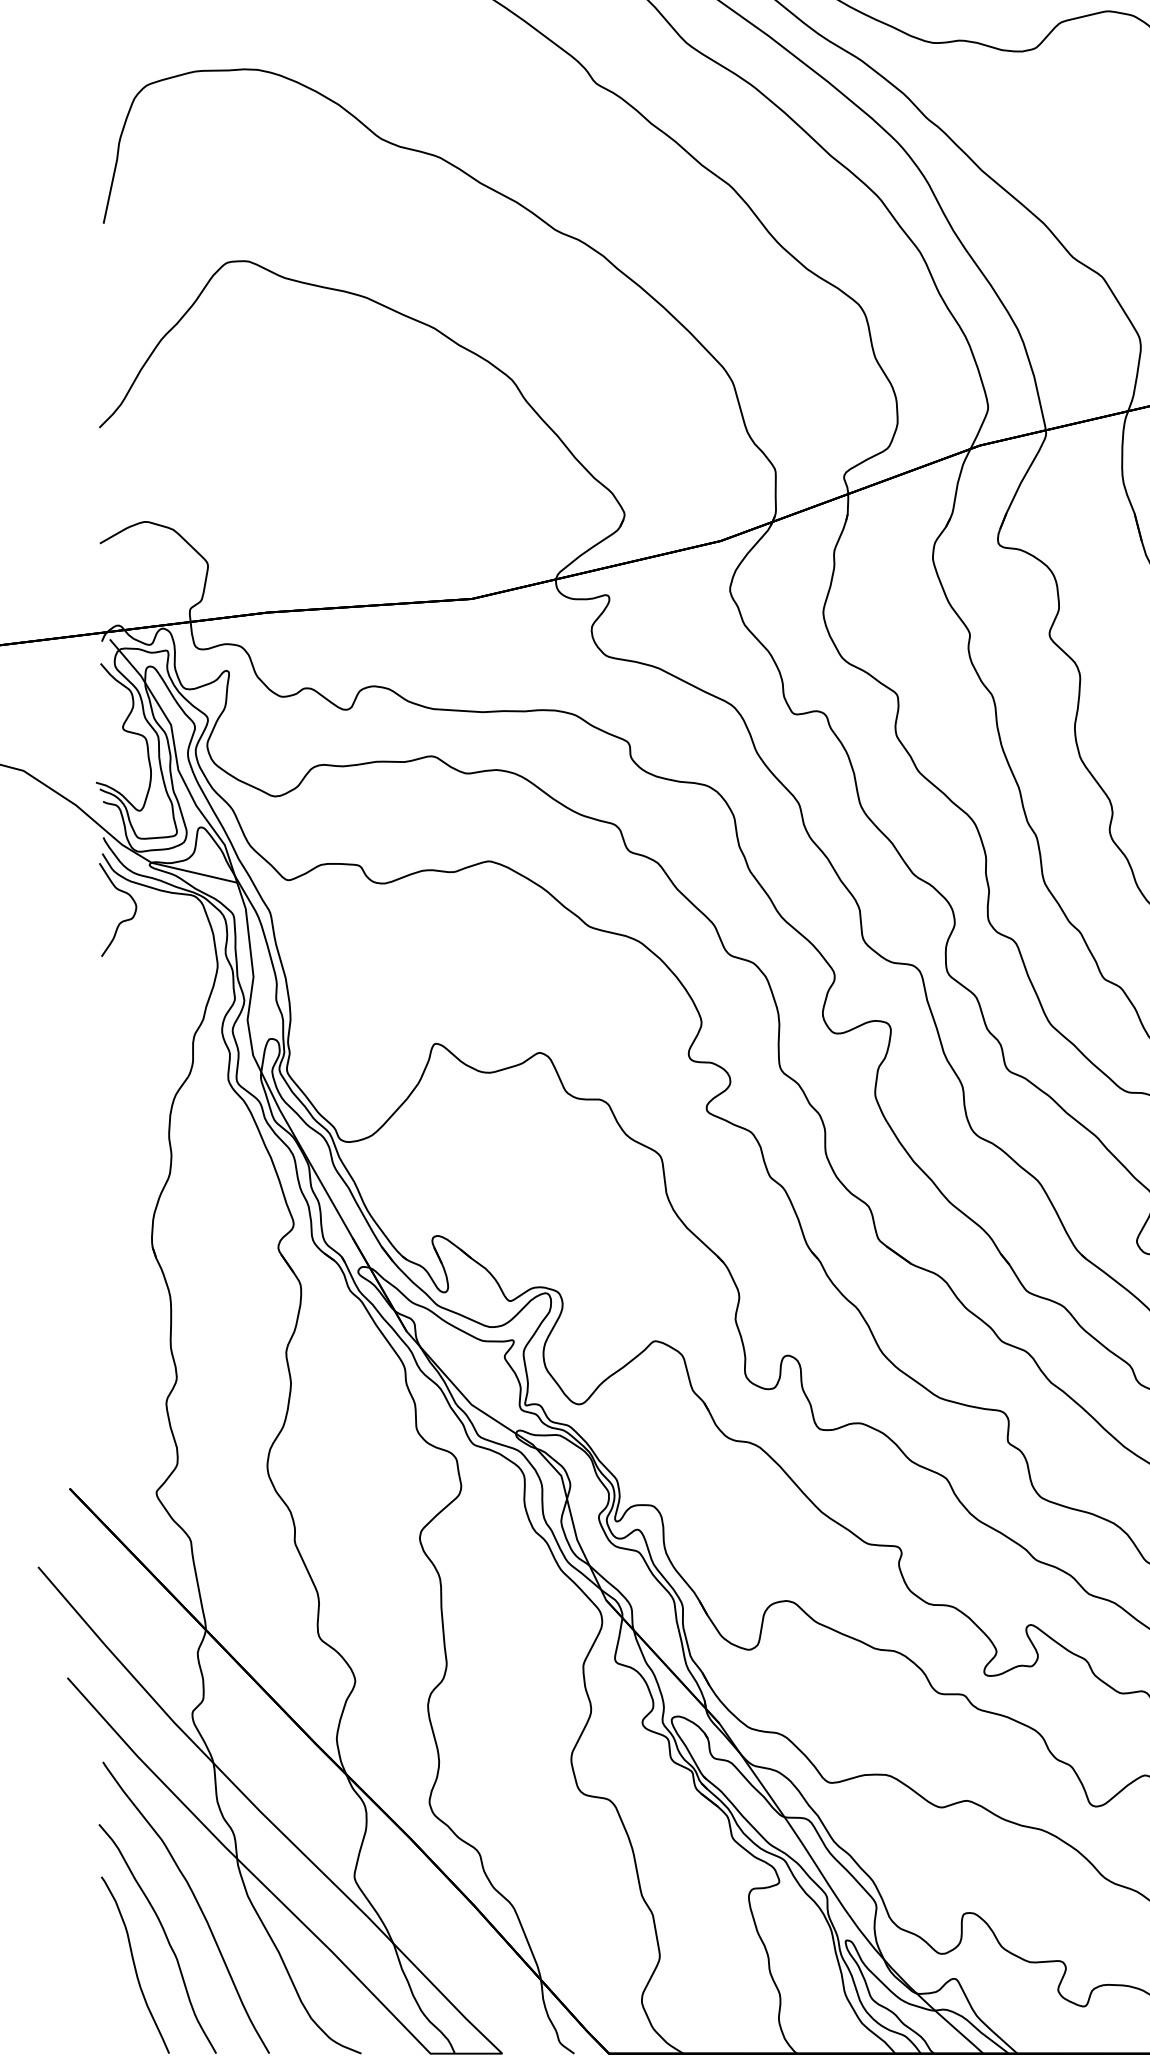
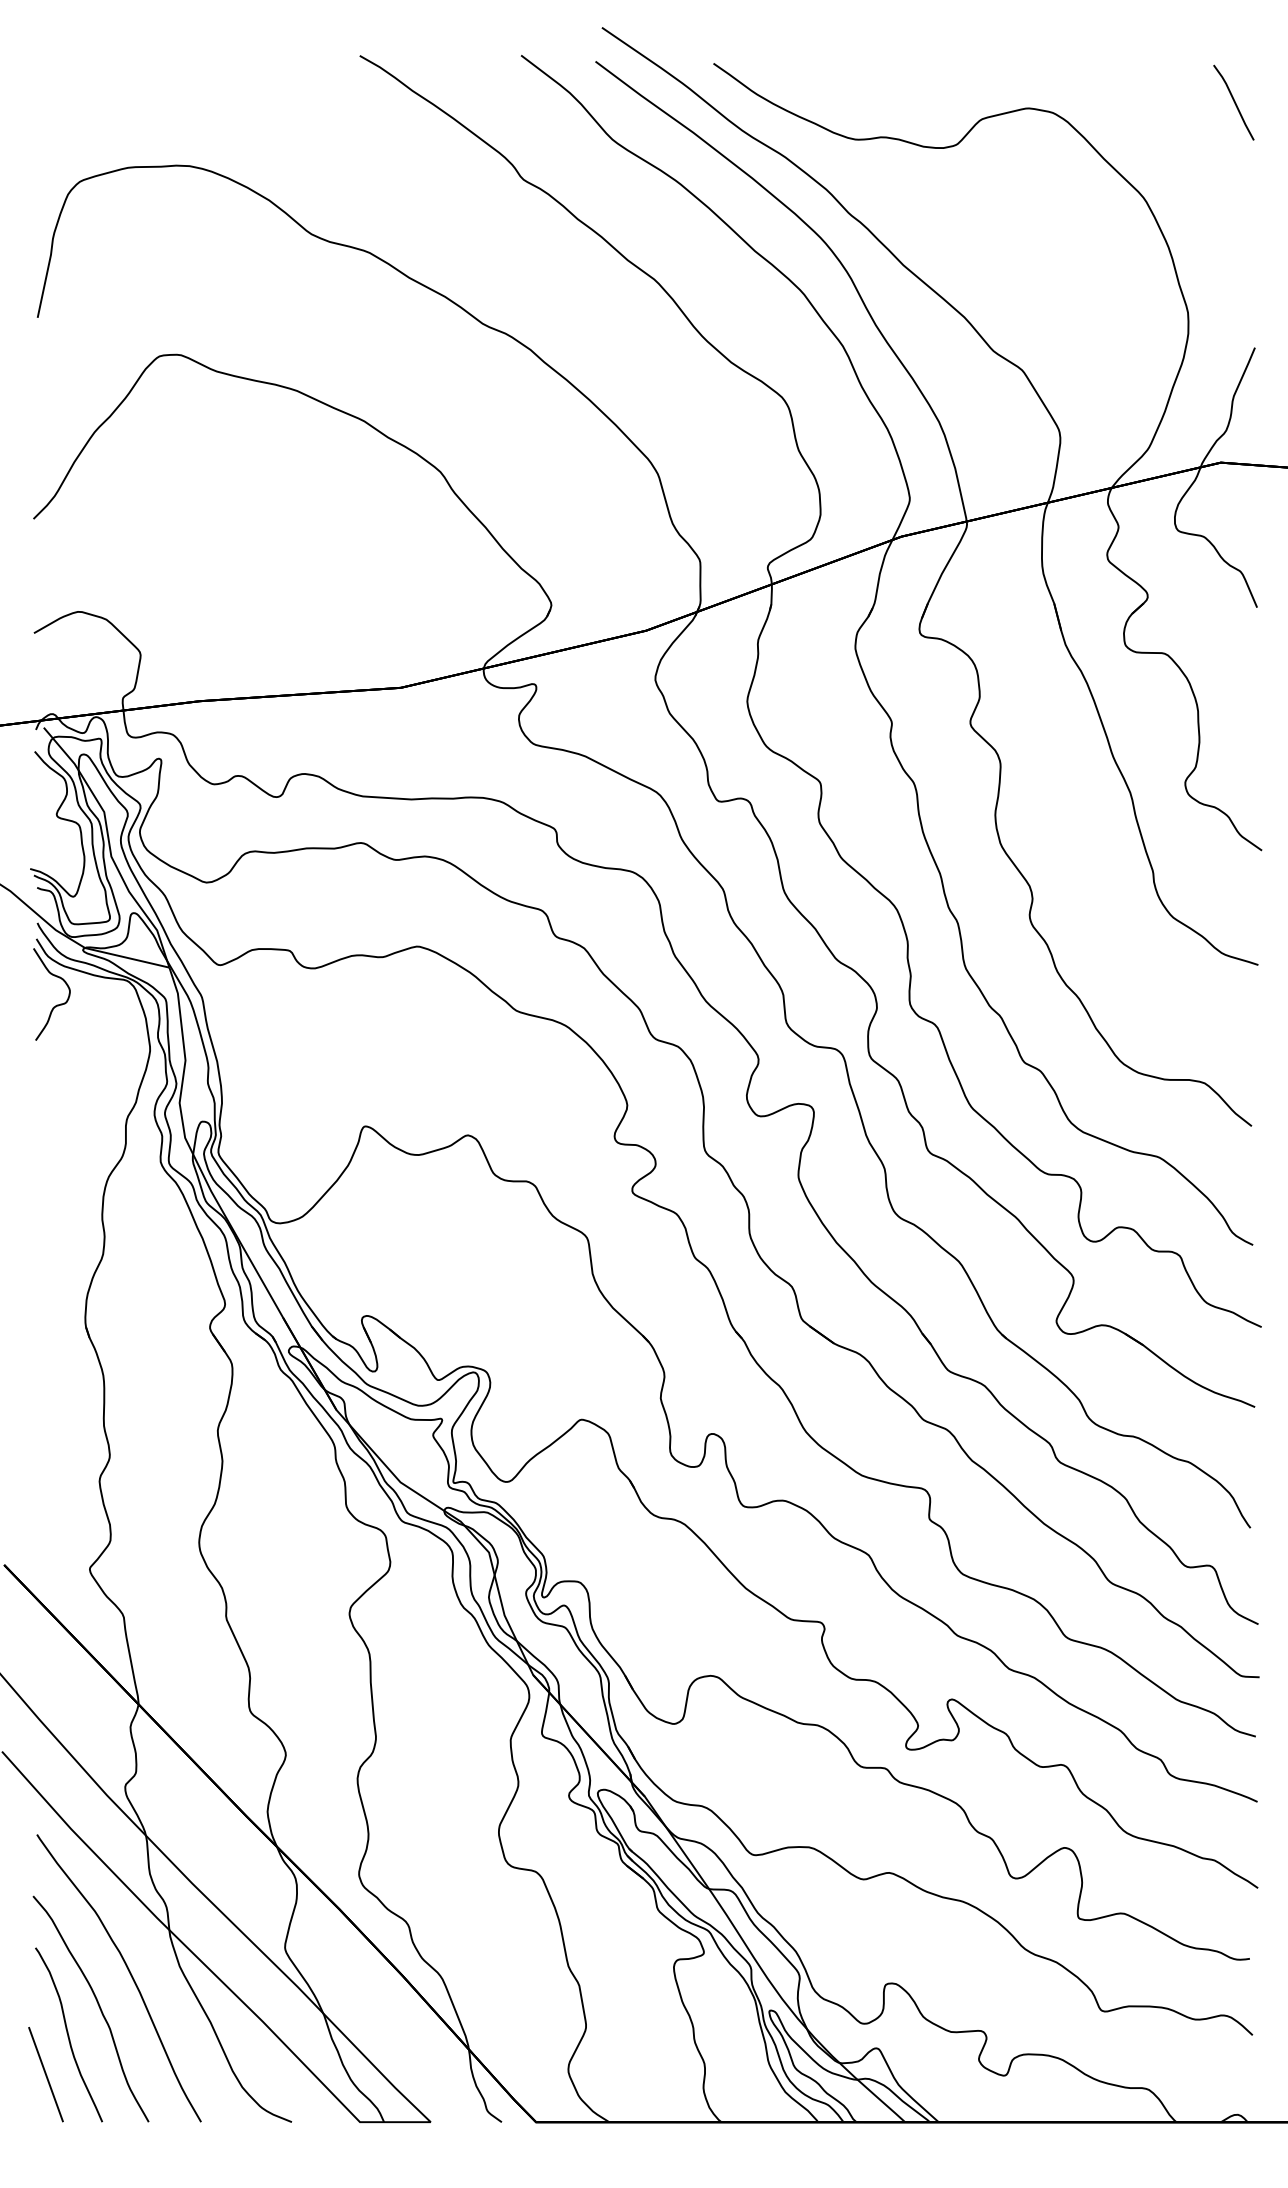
line: (111, 2005) -> (45, 2074), added

